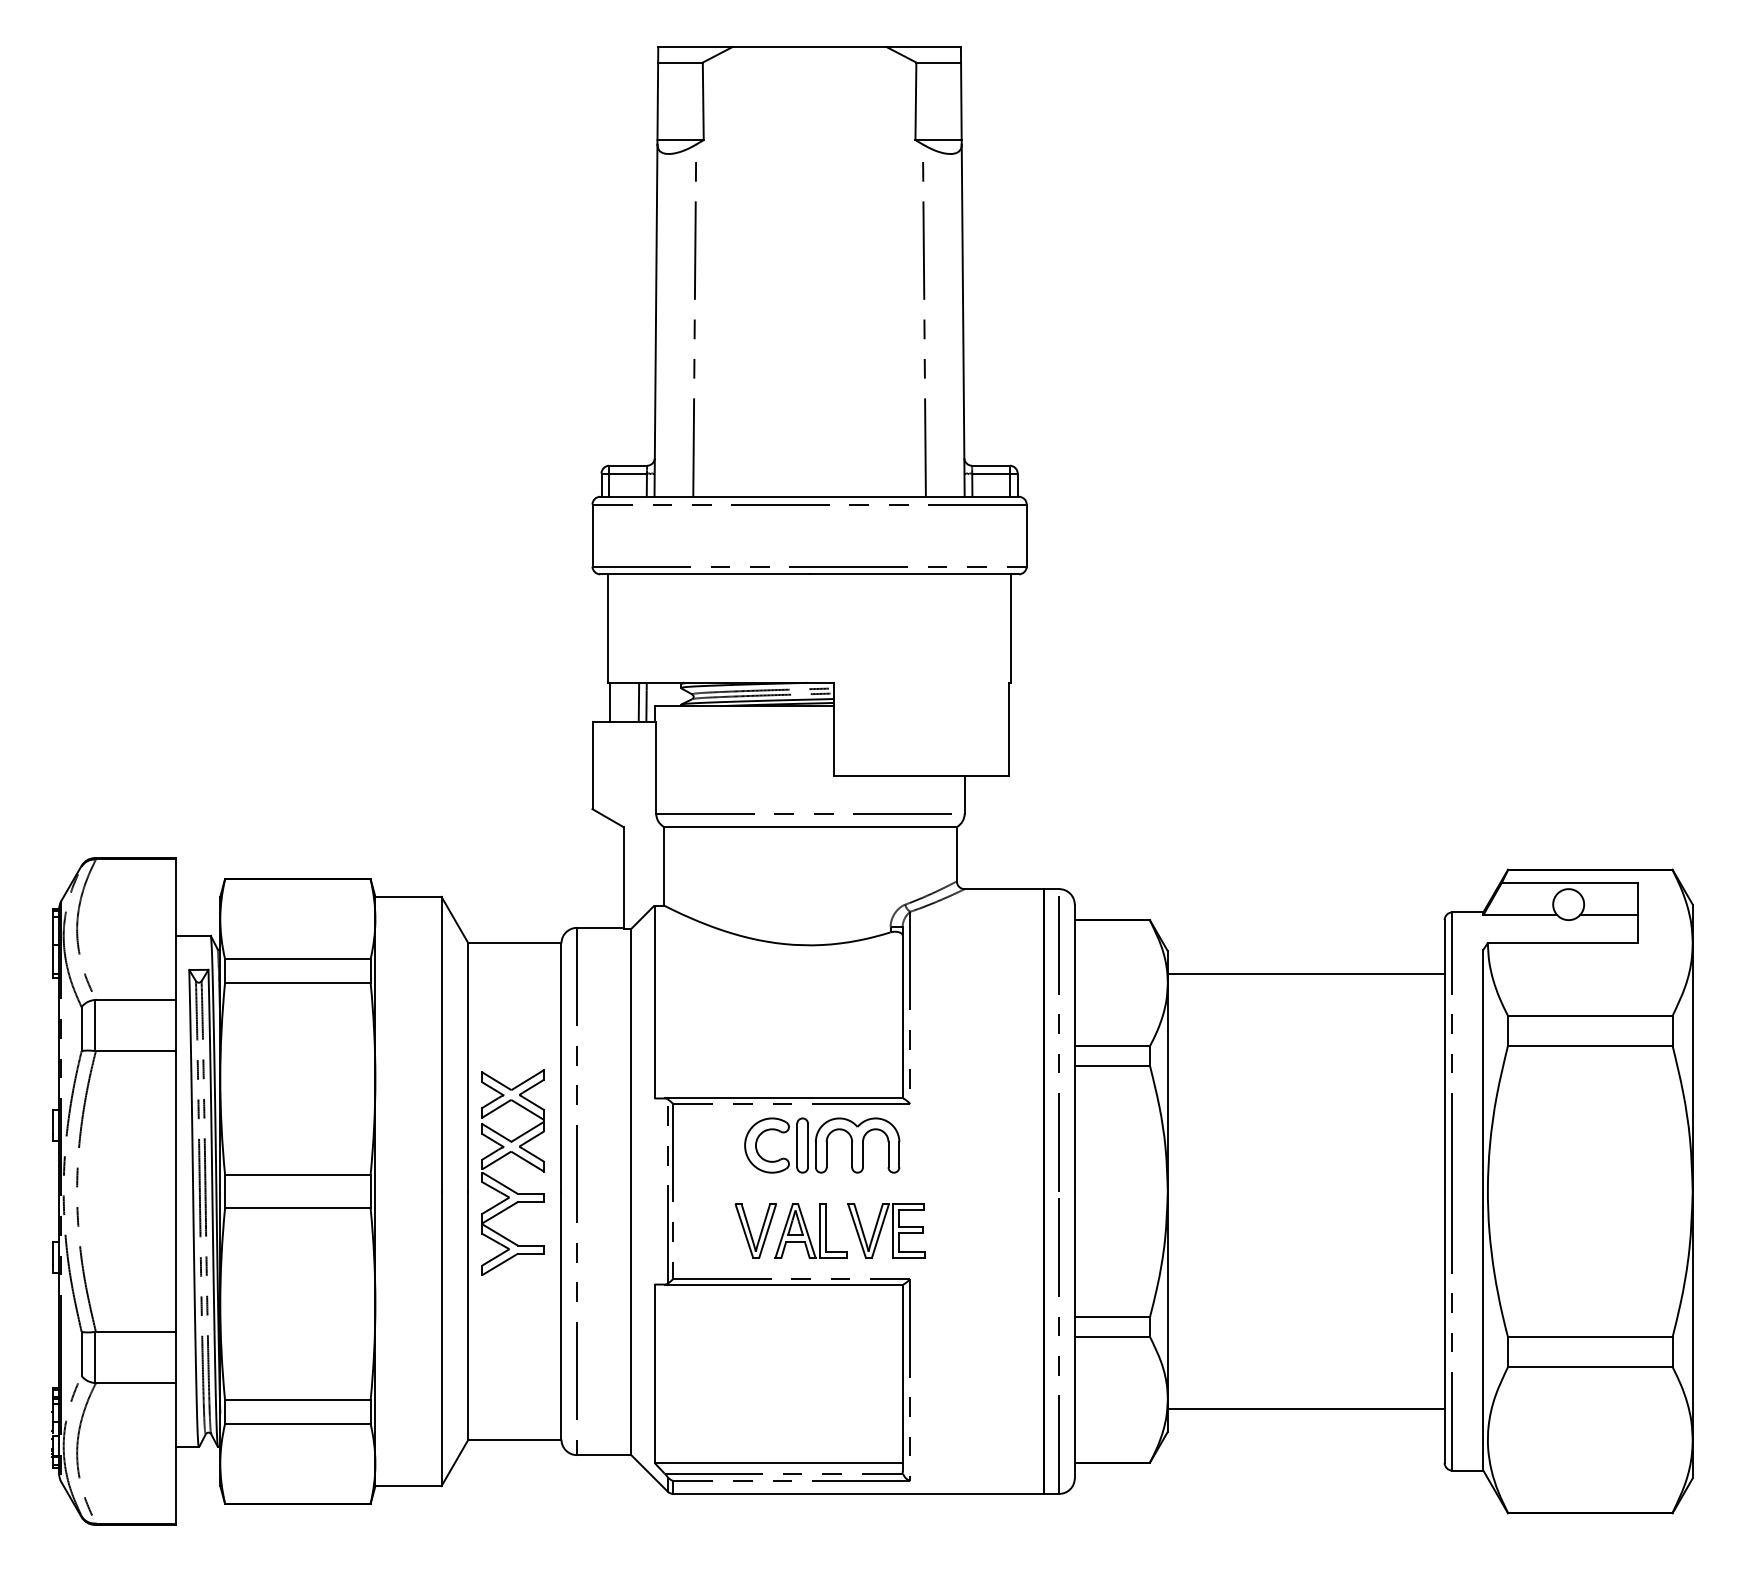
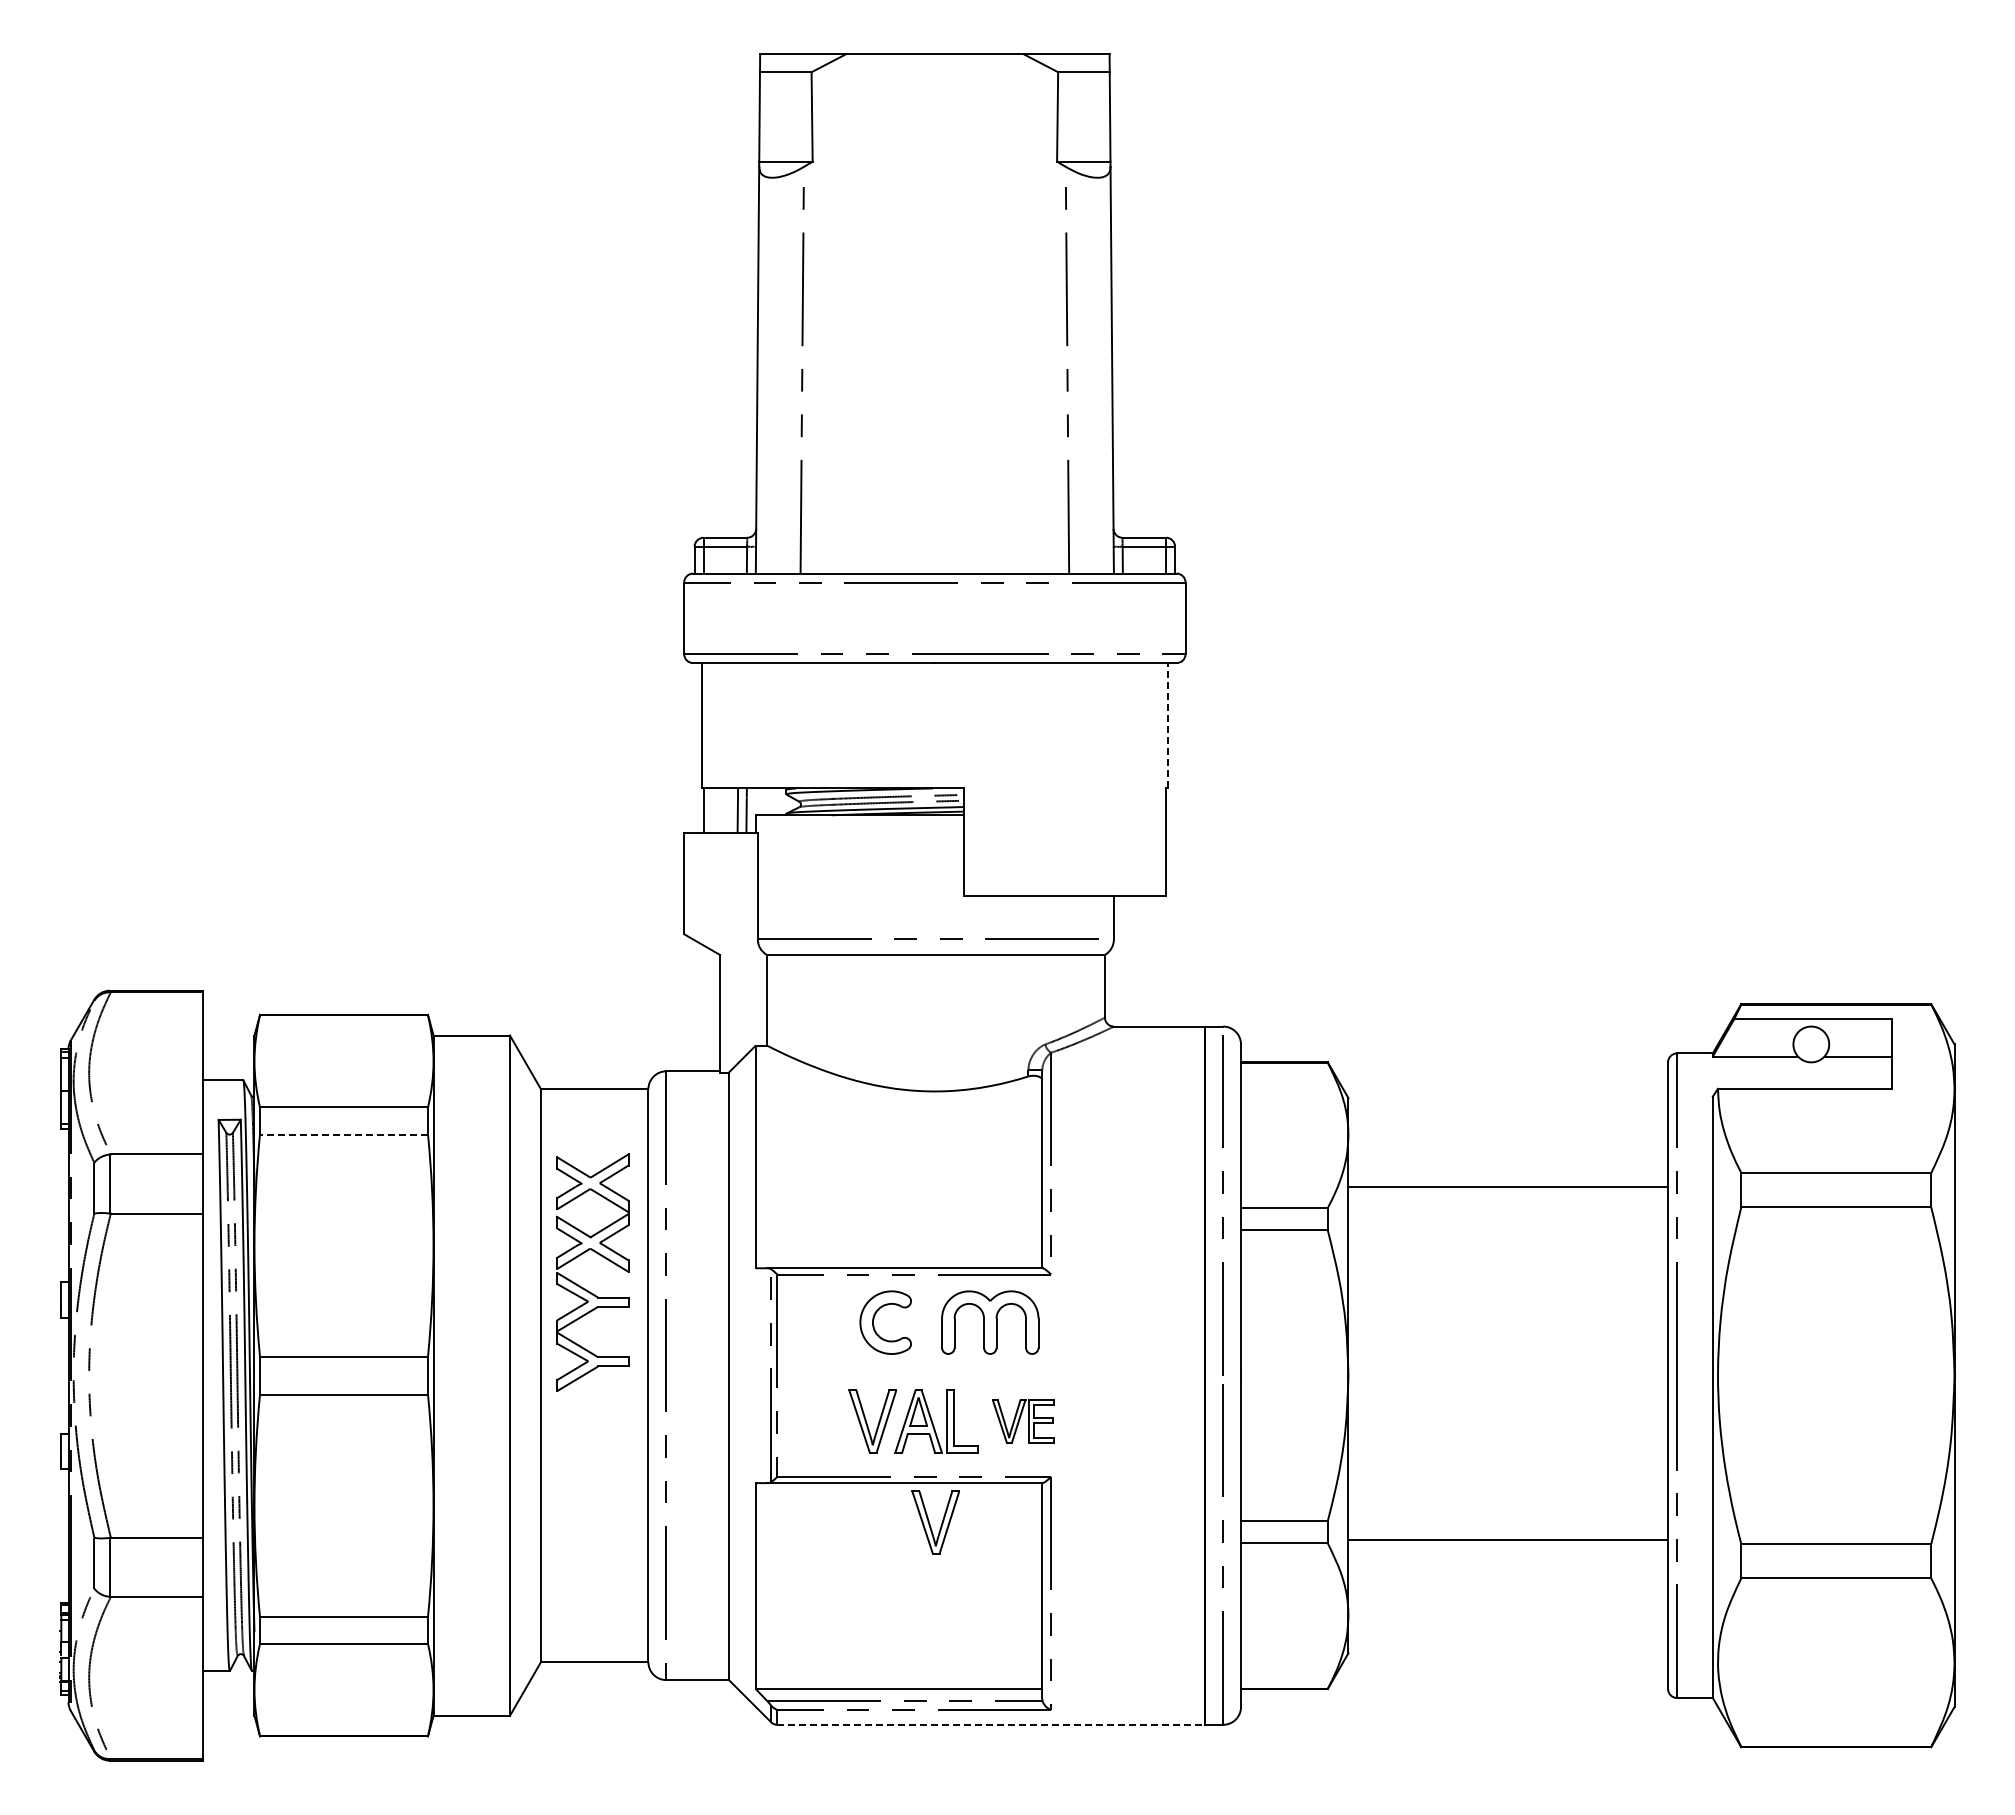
line: (1011, 628) -> (1167, 725), solid -> dashed
line: (1306, 974) -> (1508, 1187), moved
line: (297, 982) -> (343, 1134), solid -> dashed
part: (802, 1145) -> (926, 1322), removed
part: (507, 1186) -> (585, 1288), moved
part: (886, 1231) -> (1023, 1421), size x0.7
part: (810, 1318) -> (935, 1522), added
line: (1306, 1408) -> (1508, 1540), moved
line: (858, 1493) -> (991, 1724), solid -> dashed

